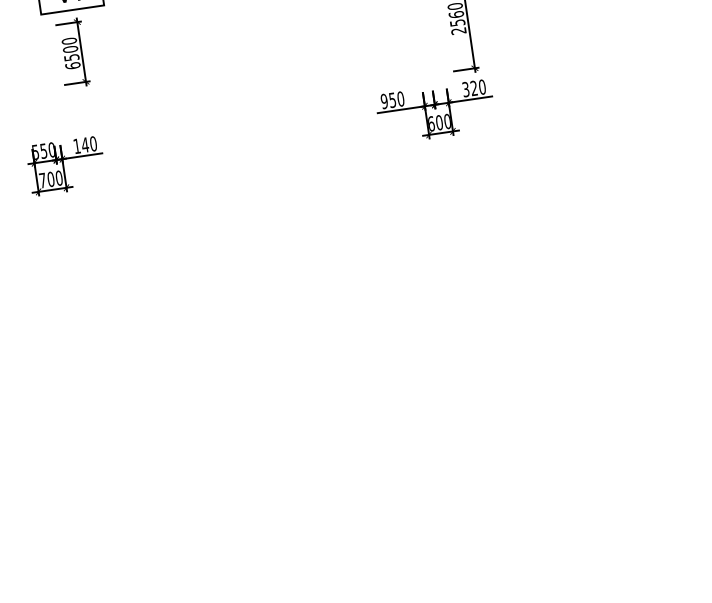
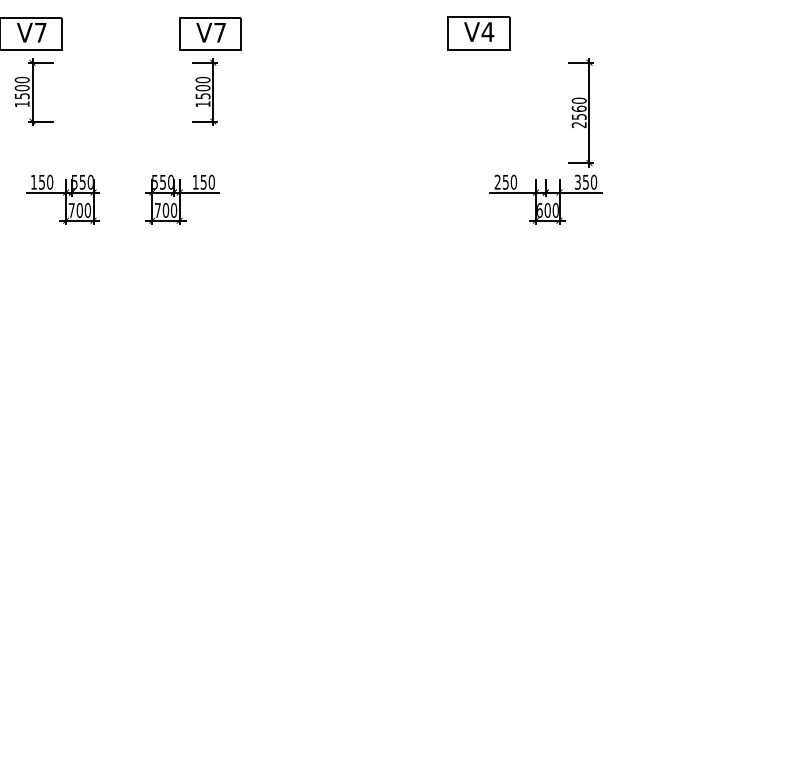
text: (72, 66) -> (202, 104), 6500 -> 1500
text: (473, 87) -> (585, 181), 320 -> 350
text: (384, 100) -> (497, 181), 950 -> 250
text: (85, 145) -> (203, 182), 140 -> 150

